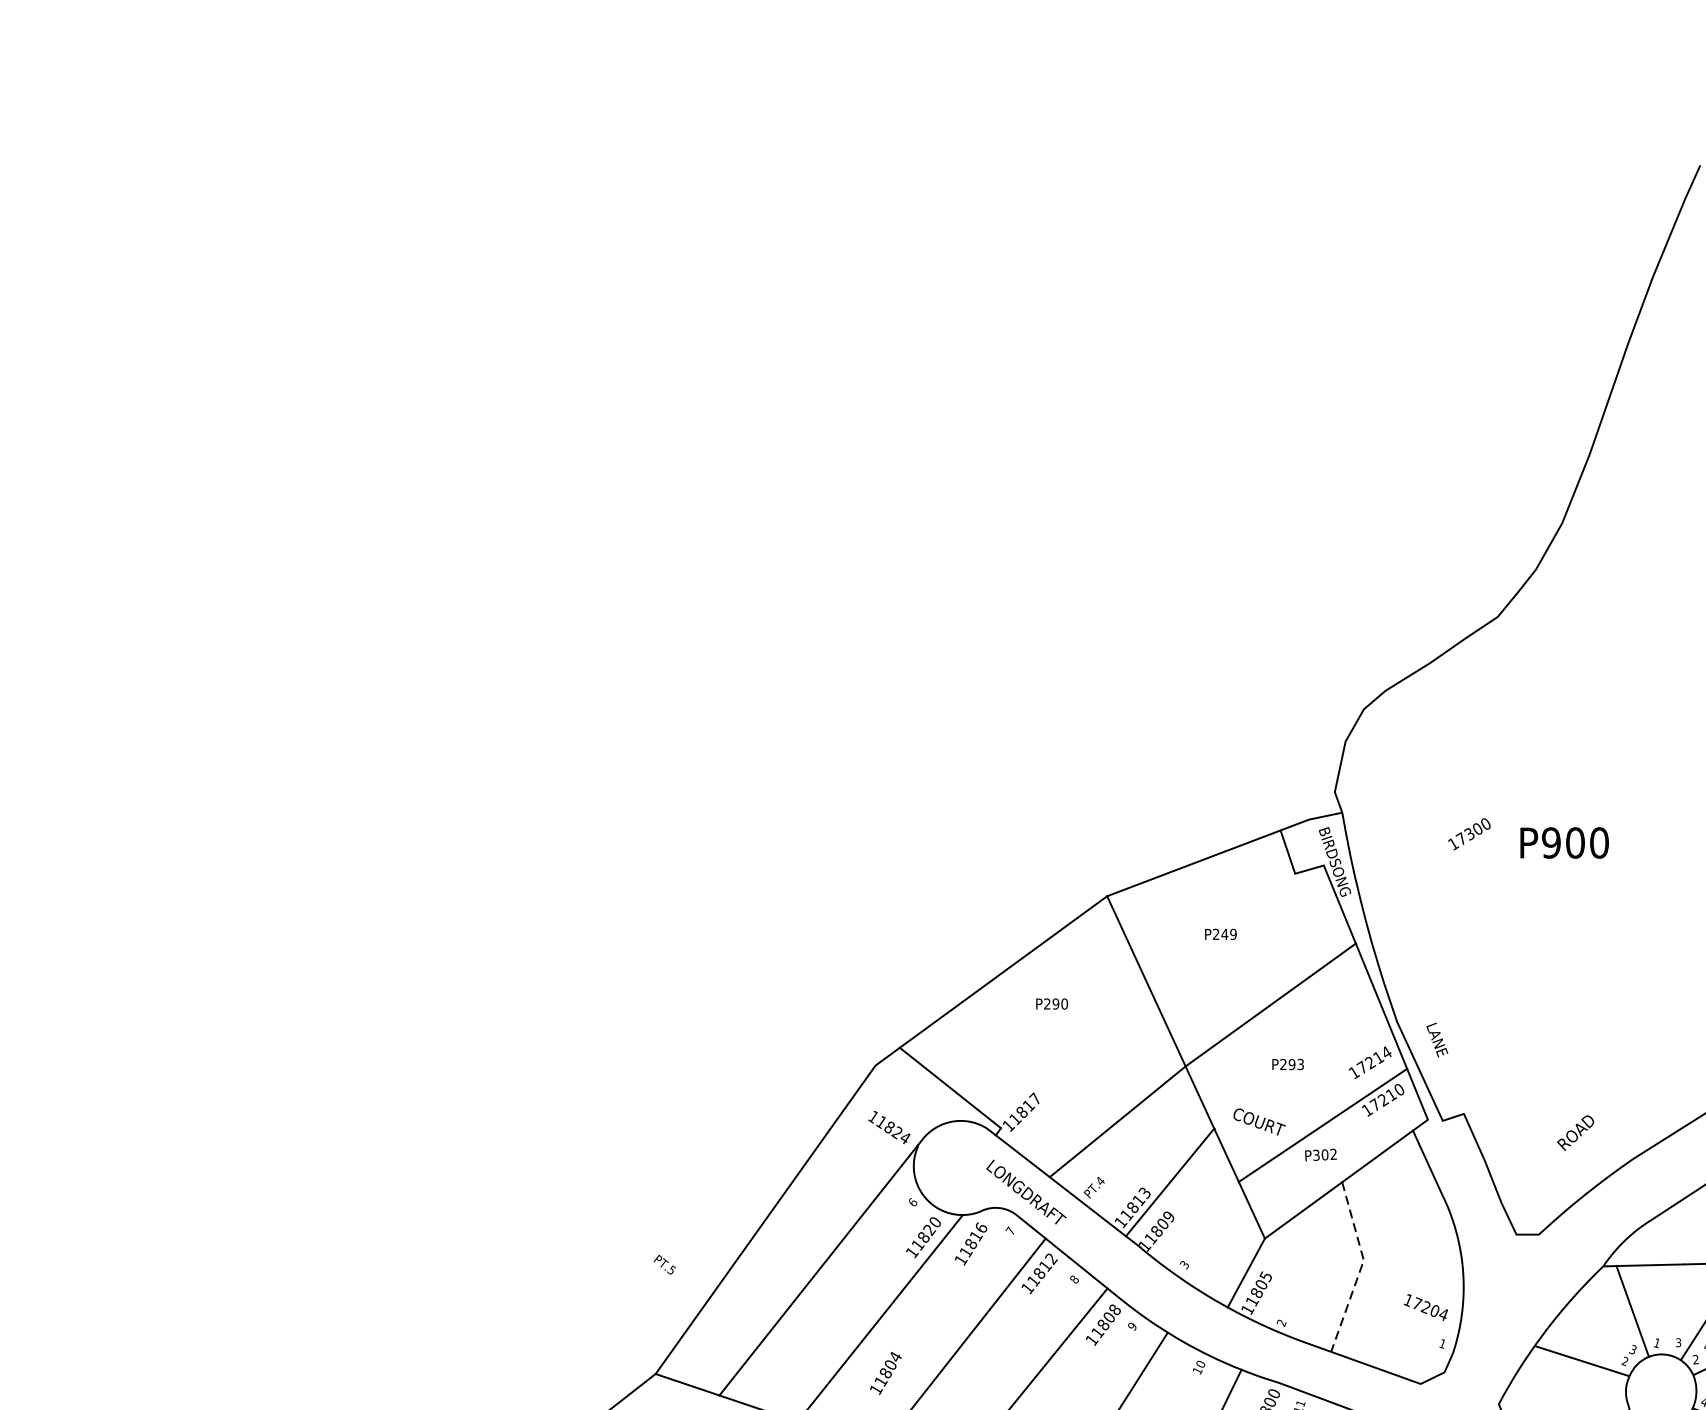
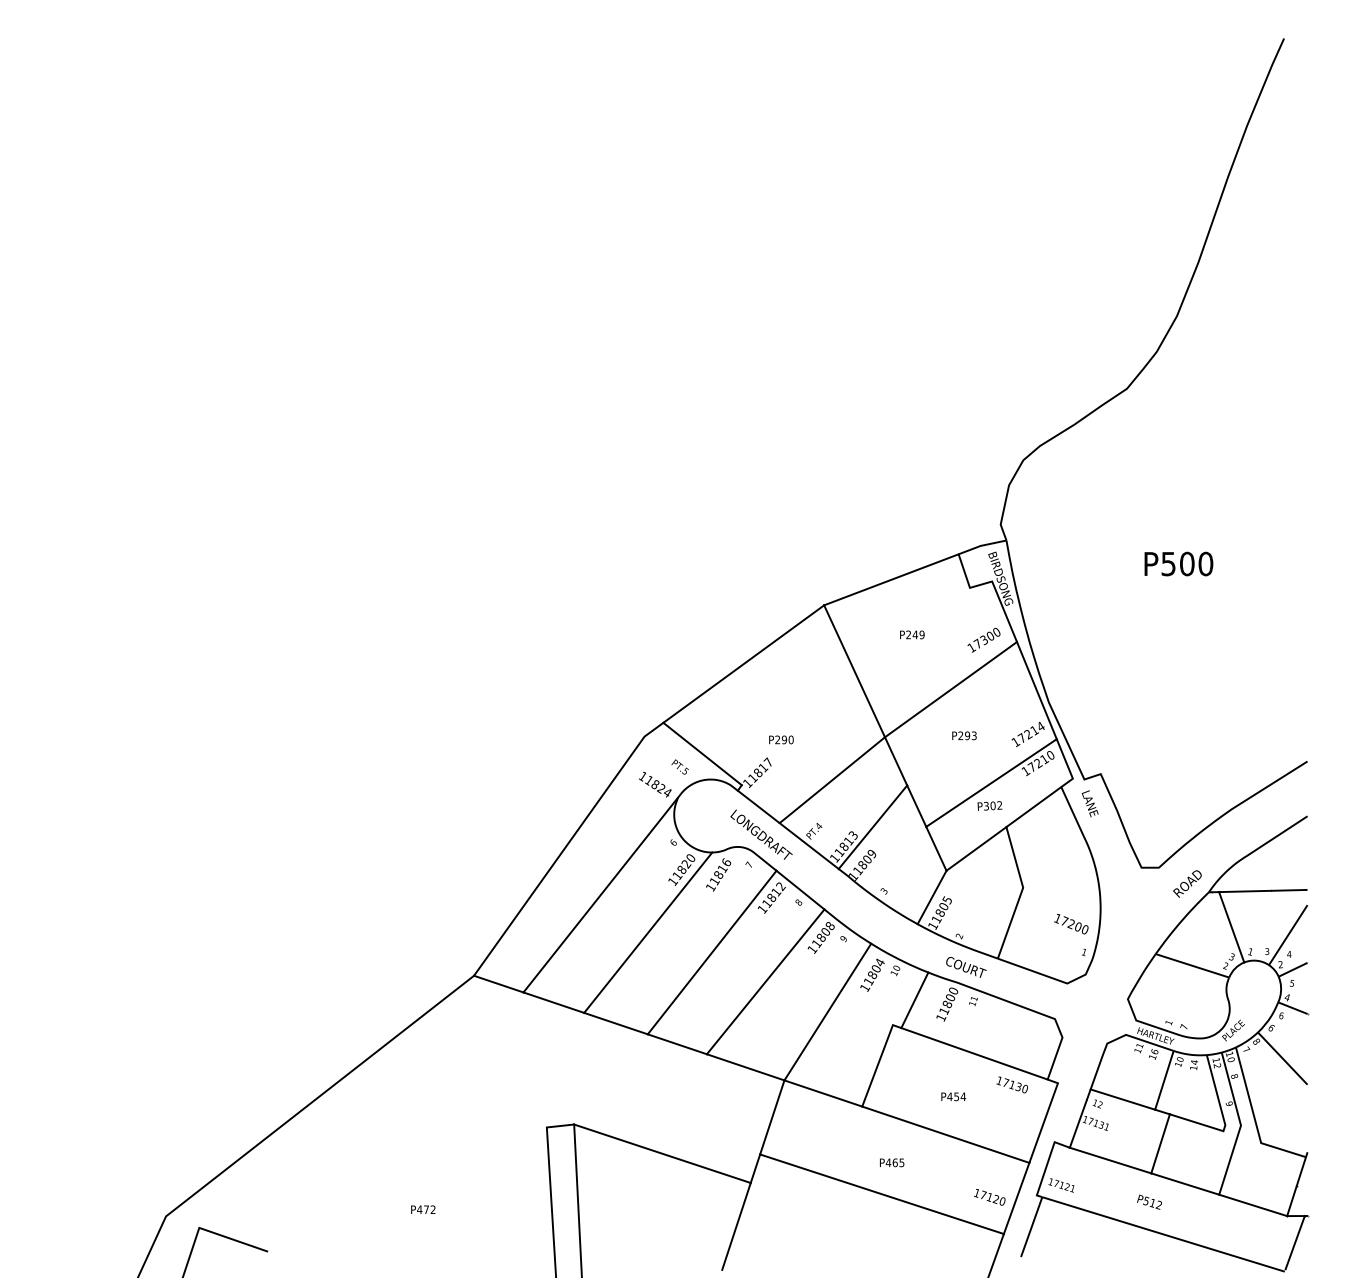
text: (1468, 834) -> (983, 640), moved
text: (1551, 842) -> (1168, 563), P900 -> P500
text: (1052, 1003) -> (781, 739), moved
text: (1436, 1039) -> (1089, 803), moved
text: (1259, 1122) -> (966, 967), moved
text: (1575, 1132) -> (1187, 883), moved
text: (663, 1264) -> (679, 766), moved
line: (1361, 1267) -> (1021, 893), dashed -> solid
text: (1442, 1314) -> (1084, 929), 17204 -> 17200
text: (885, 1372) -> (872, 974), moved

